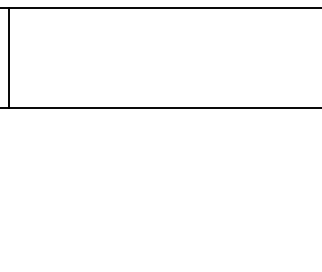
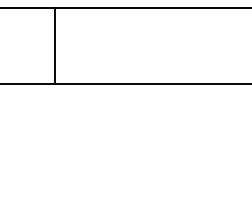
line: (8, 57) -> (54, 45), moved

